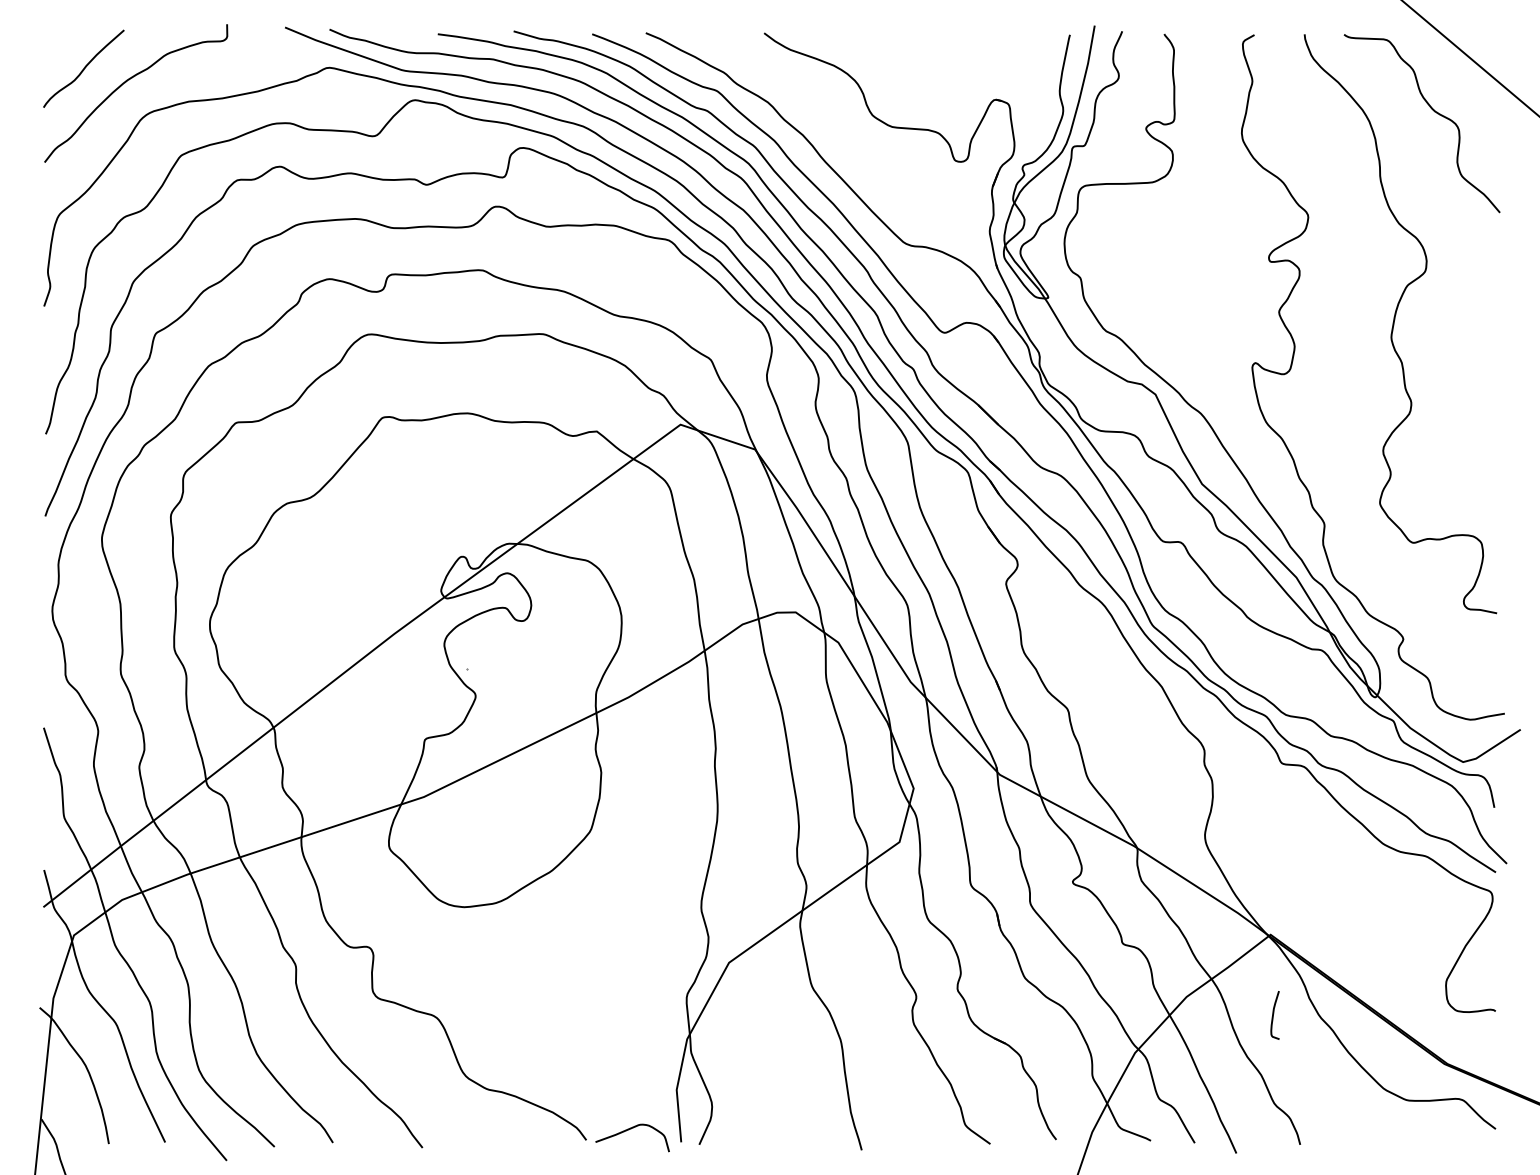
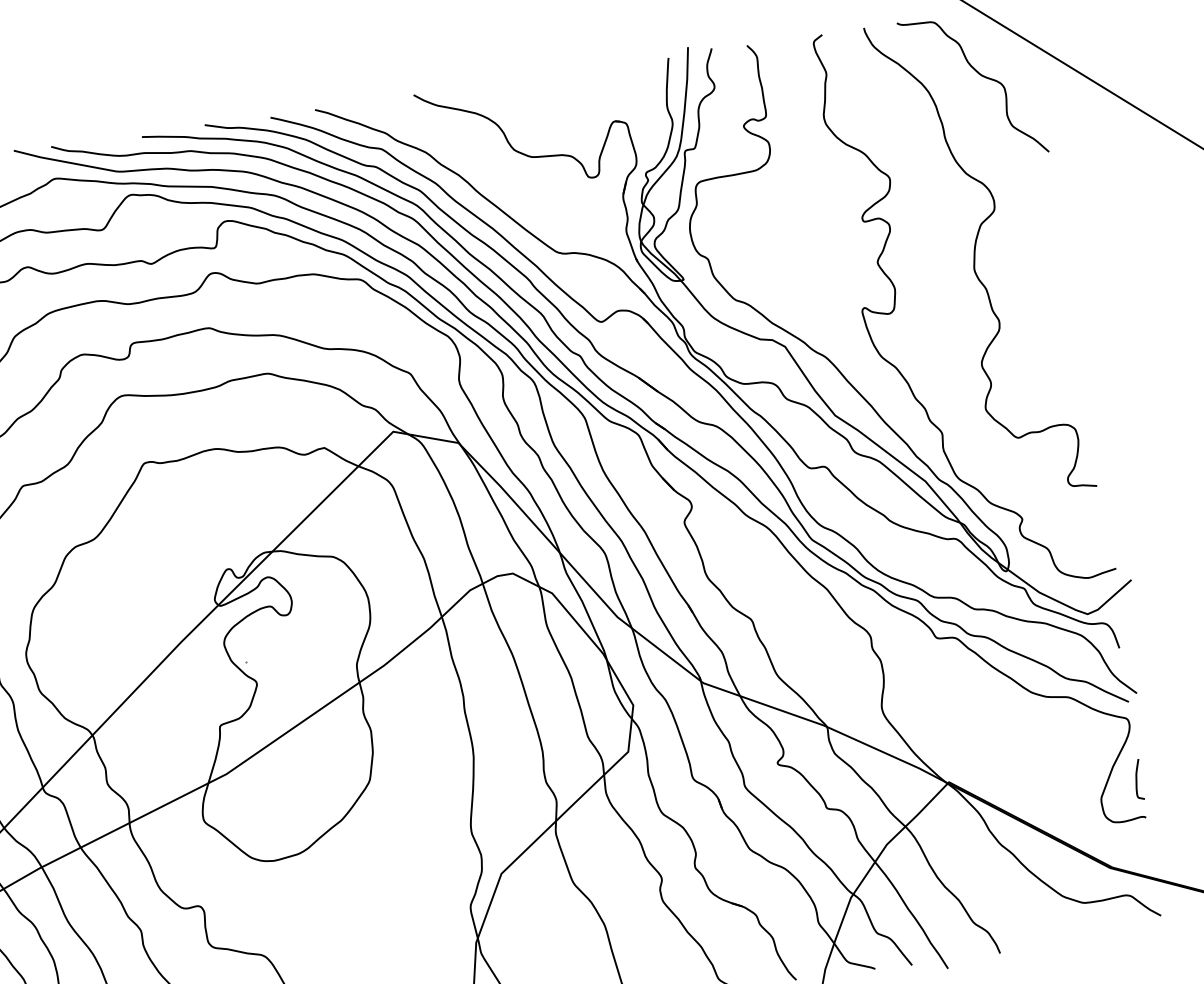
curve: (1273, 1015) -> (1136, 780), moved

